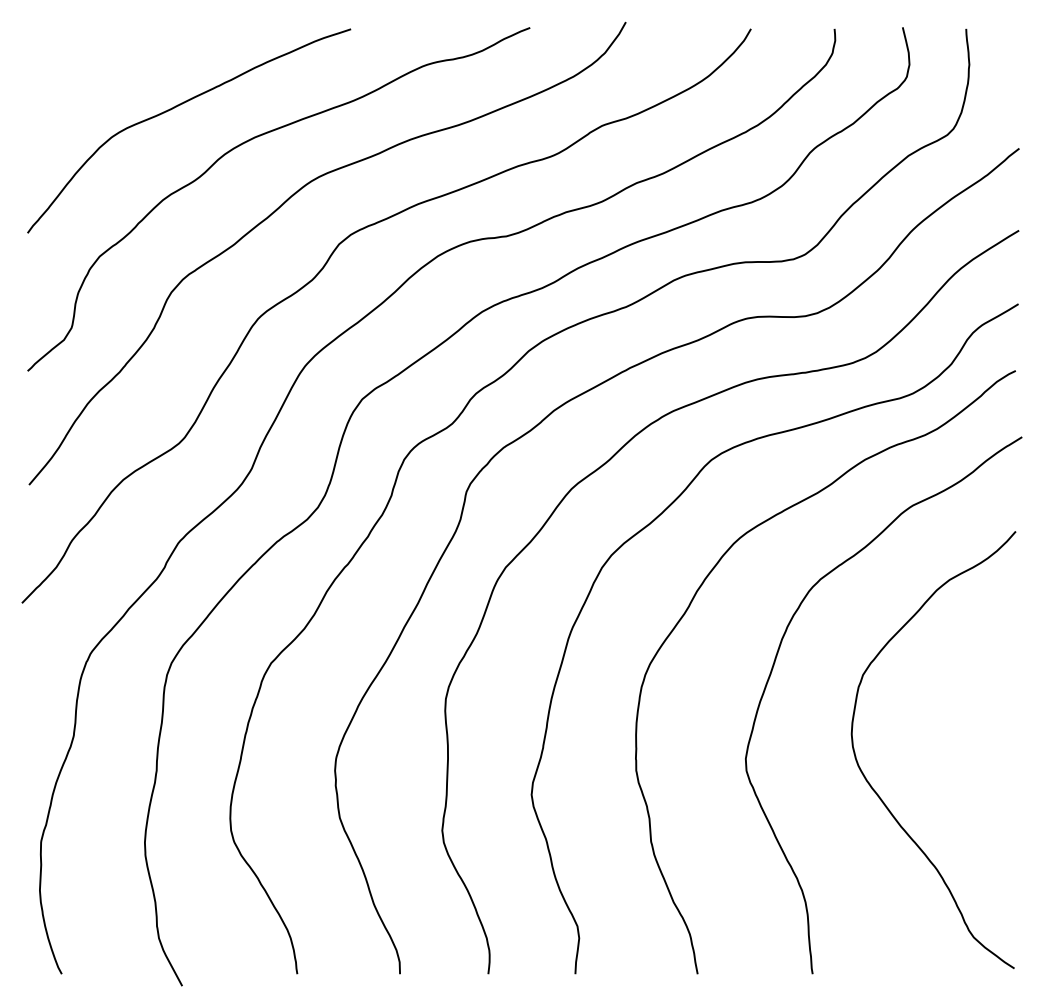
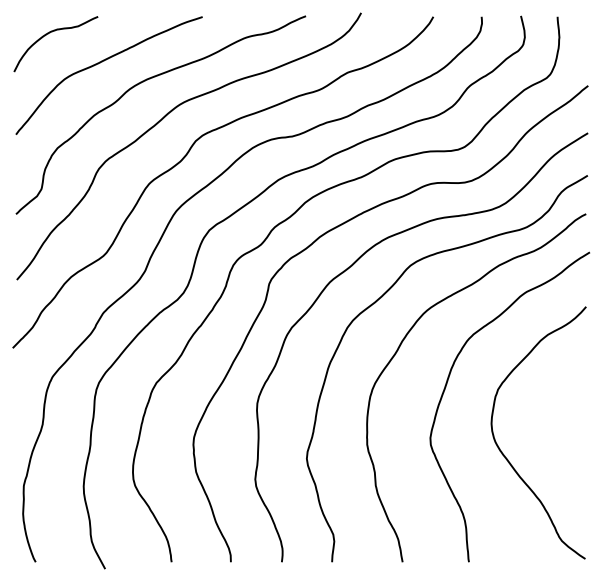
curve: (87, 57) -> (50, 33), added

